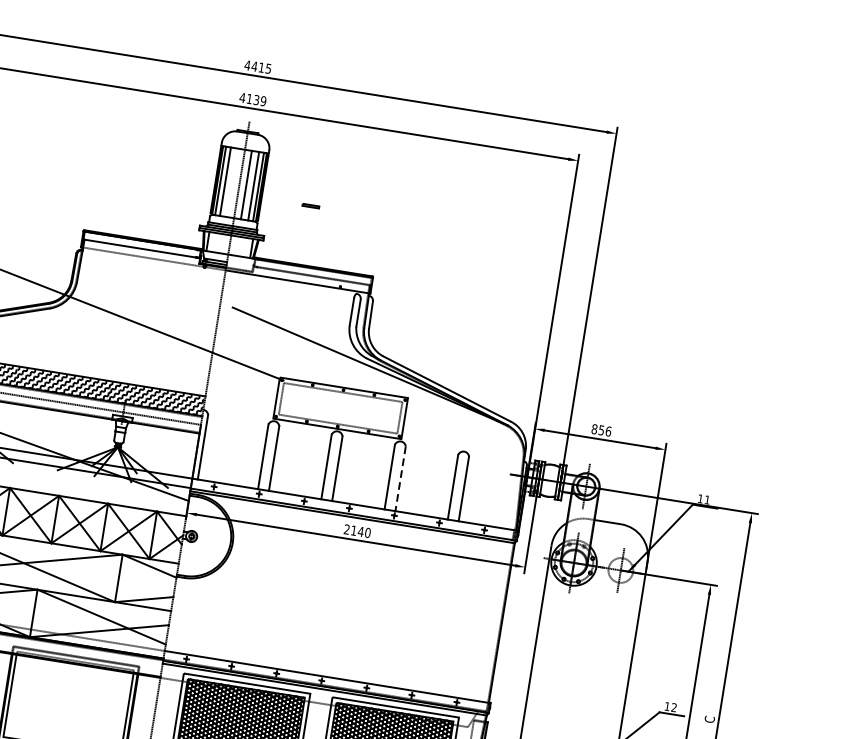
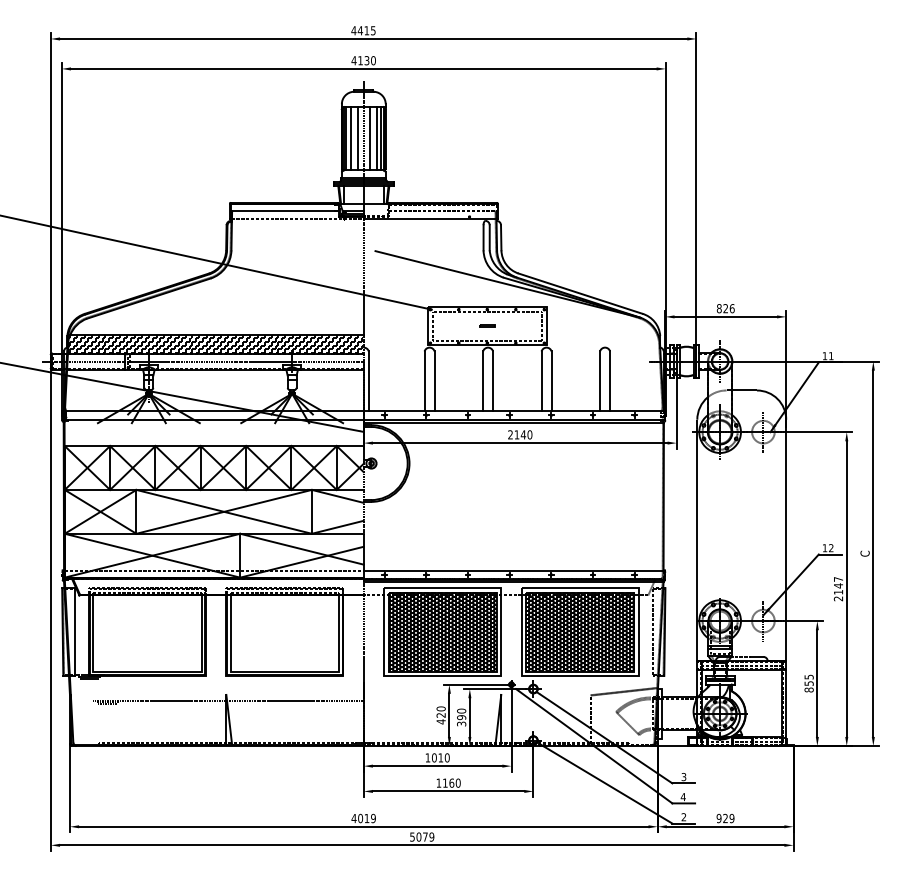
text: (263, 101) -> (373, 60), 4139 -> 4130
line: (232, 182) -> (357, 138), added
line: (311, 205) -> (487, 325), moved
text: (601, 430) -> (725, 308), 856 -> 826
line: (400, 478) -> (551, 381), dashed -> solid

